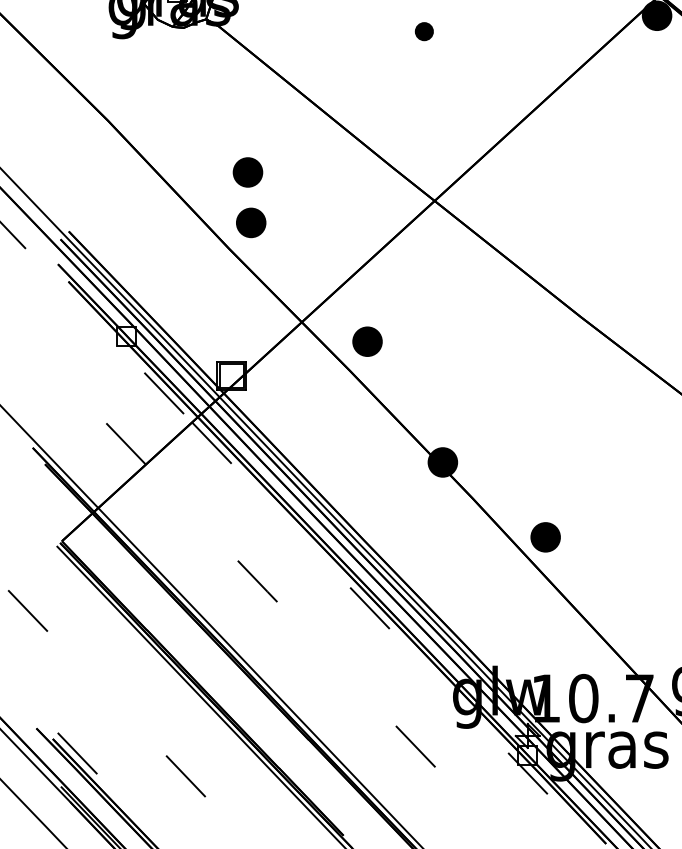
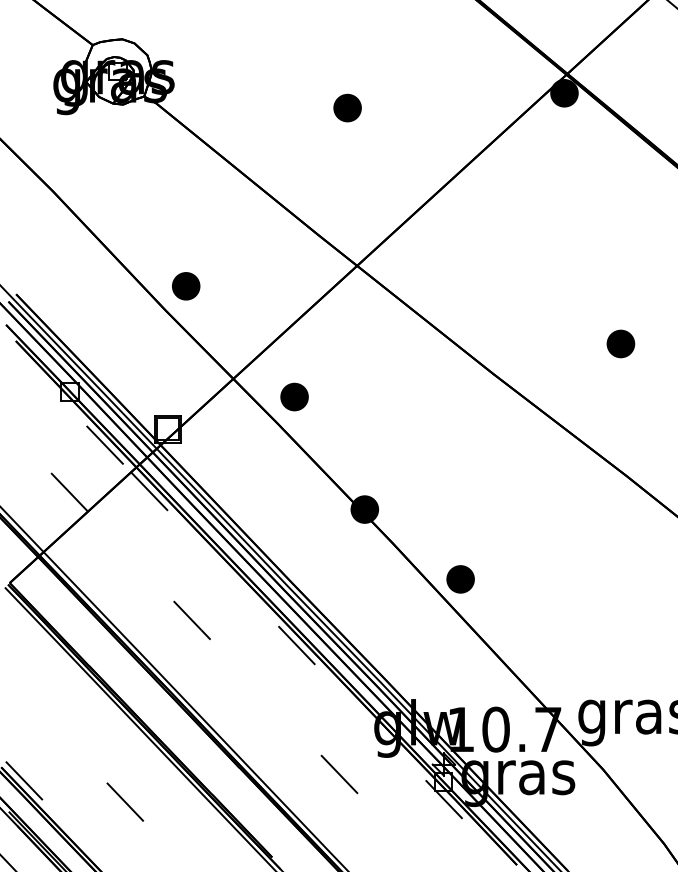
part: (424, 31) -> (347, 107), size x1.67
part: (248, 172) -> (183, 239), removed

